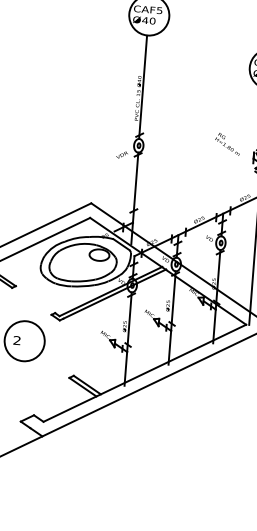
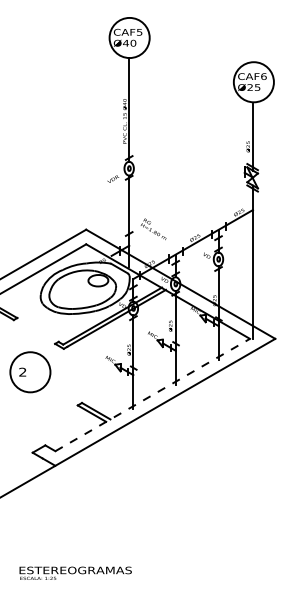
text: (227, 144) -> (153, 229), moved
line: (145, 372) -> (153, 394), solid -> dashed

